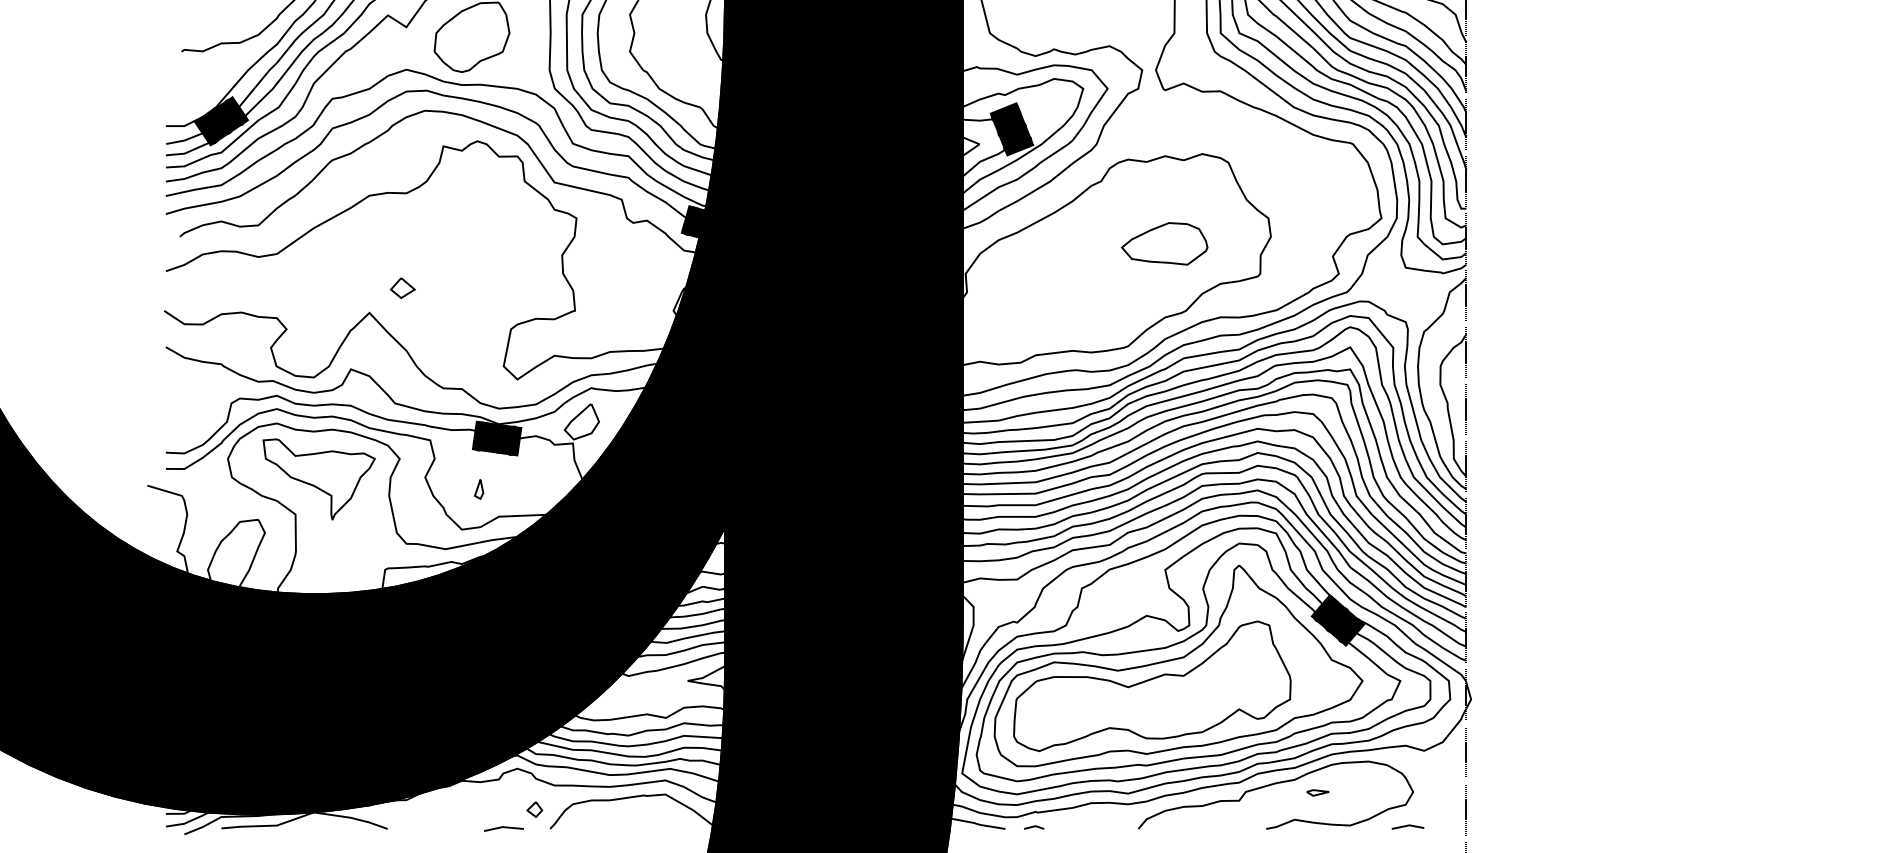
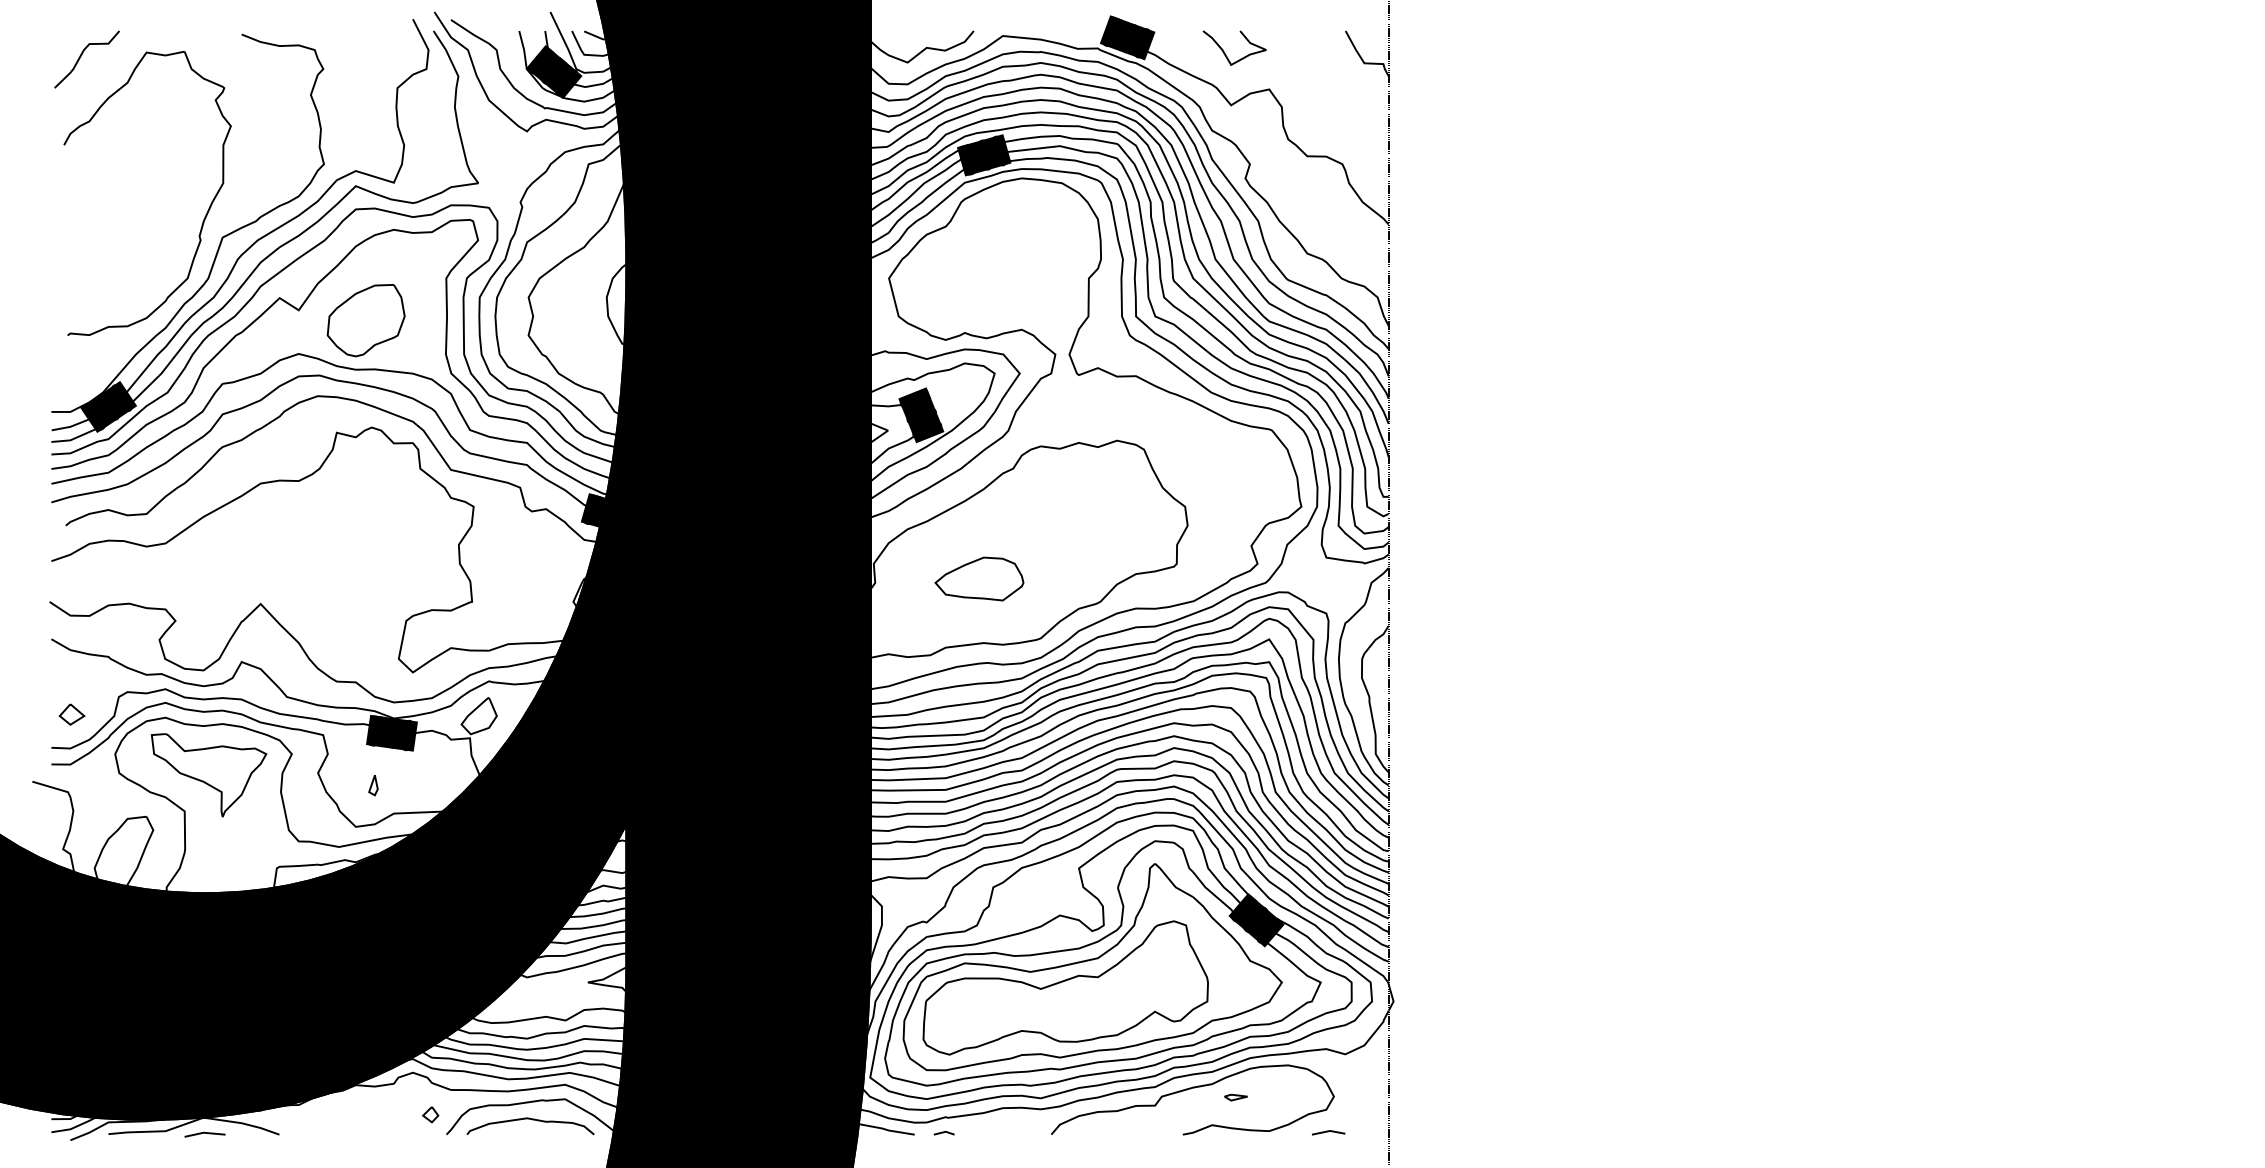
part: (1164, 243) -> (979, 578), moved
part: (402, 288) -> (71, 714), moved
curve: (633, 815) -> (532, 1120), added
line: (503, 827) -> (204, 1133), moved

